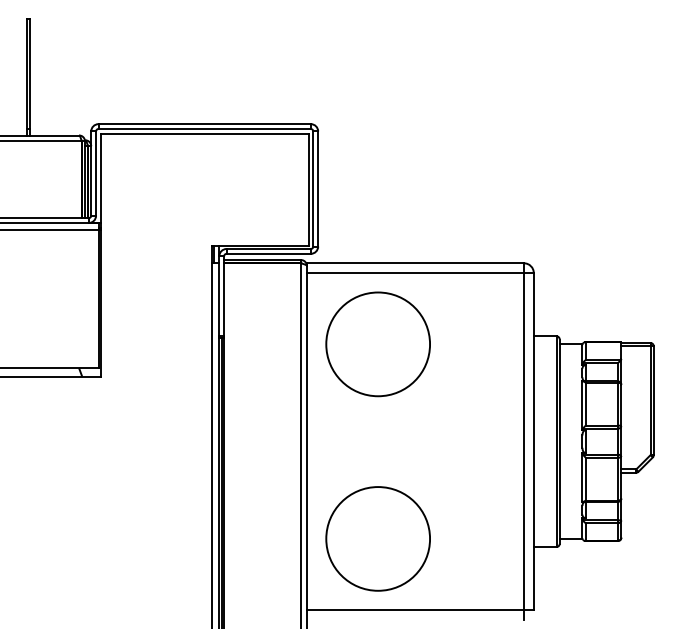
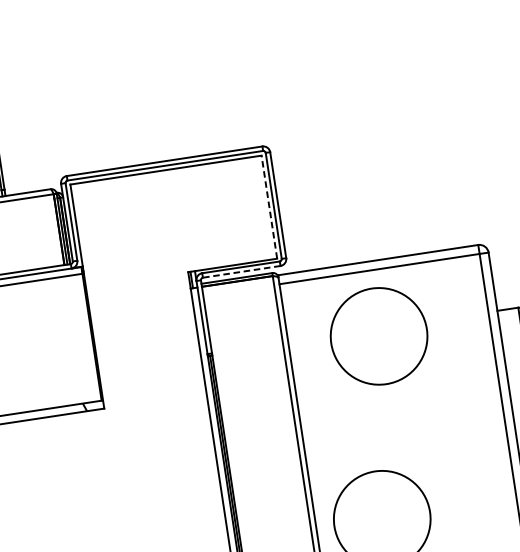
line: (308, 189) -> (269, 207), solid -> dashed
line: (268, 253) -> (241, 271), solid -> dashed
circle: (377, 344) -> (378, 336), moved

